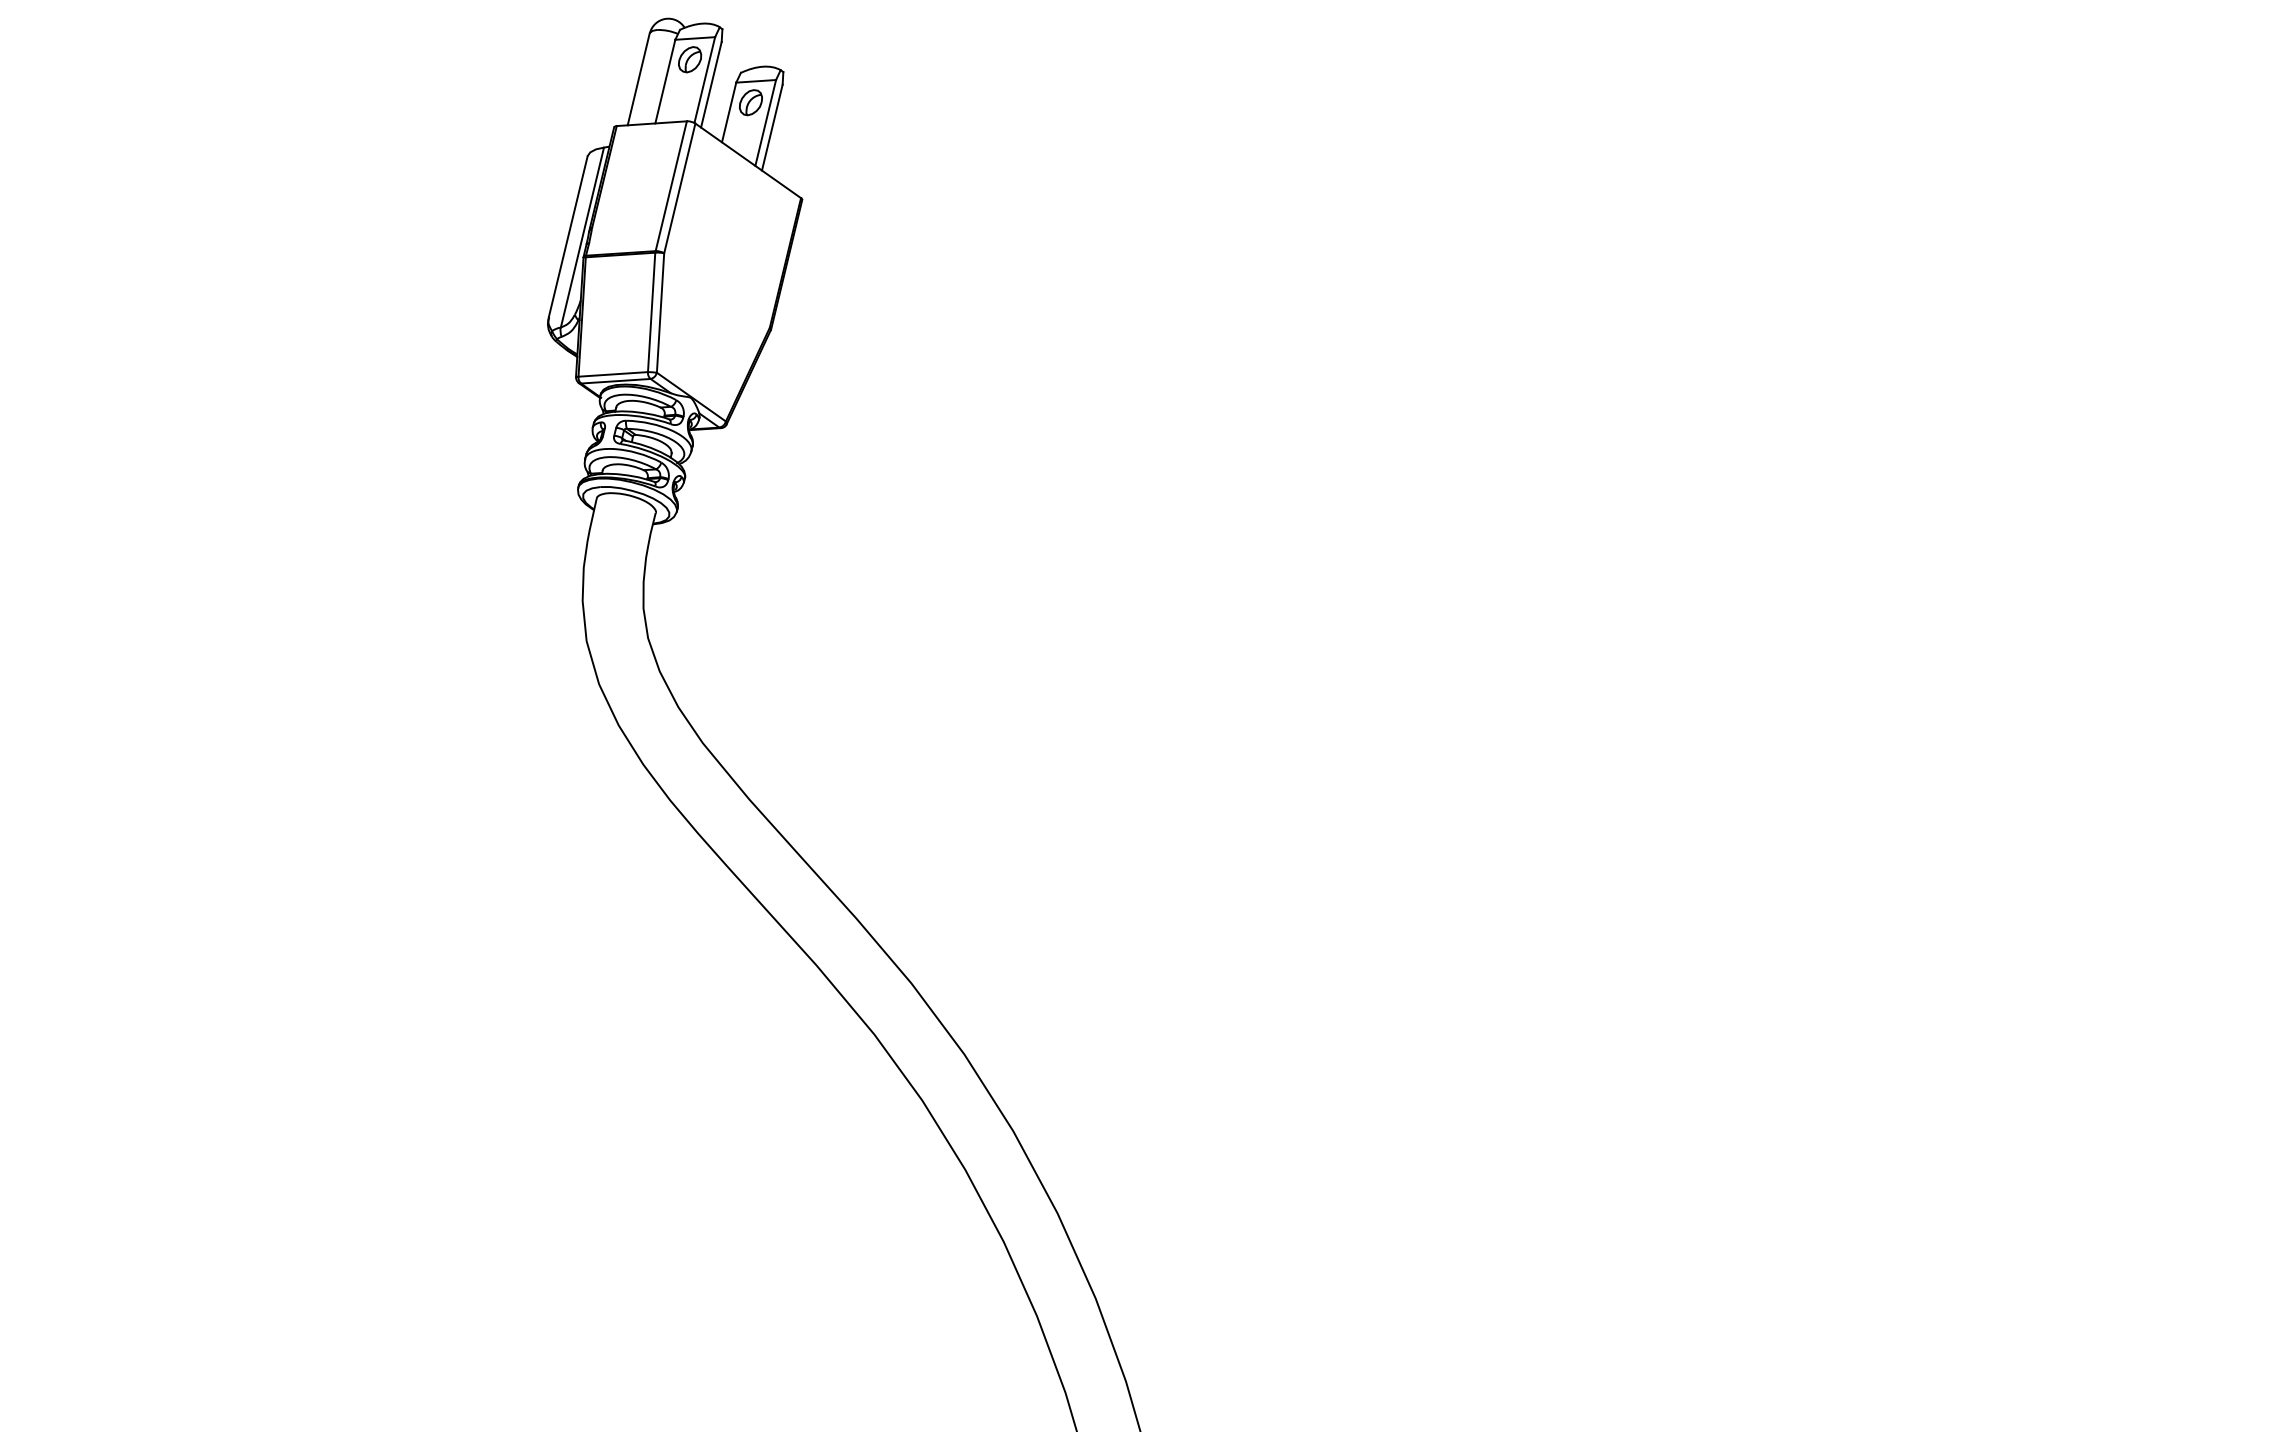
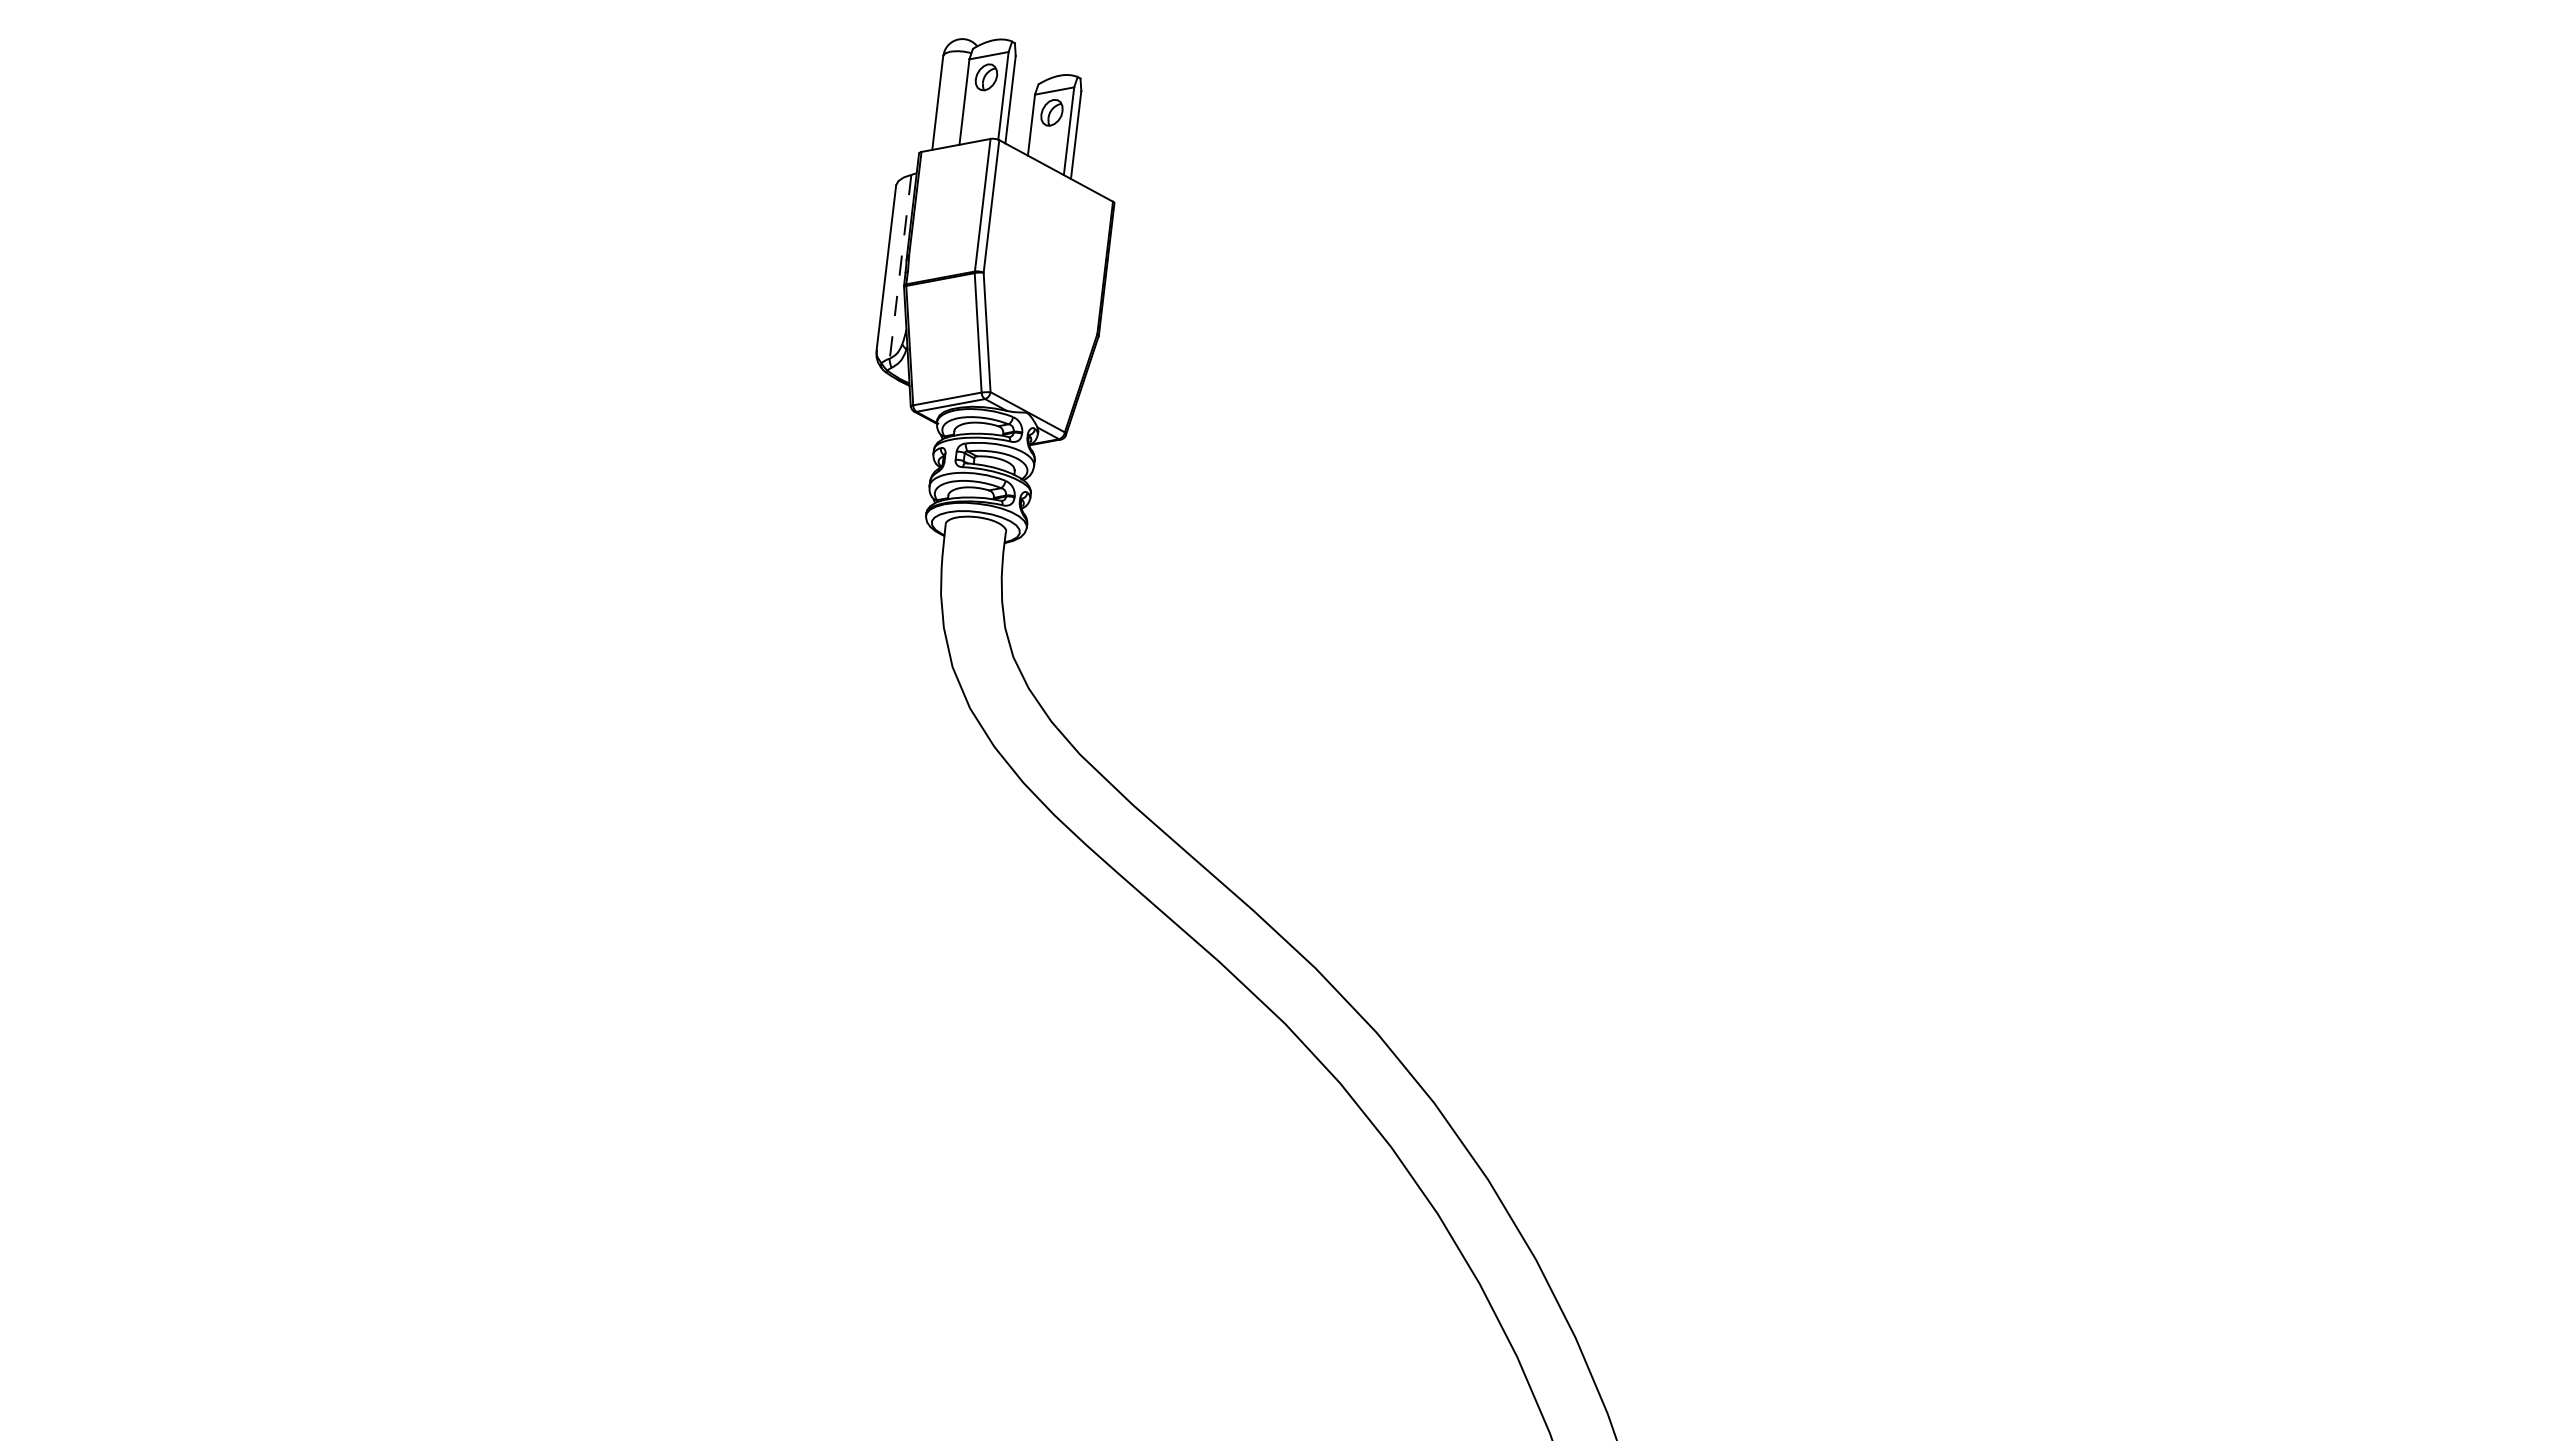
line: (582, 237) -> (900, 266), solid -> dashed

